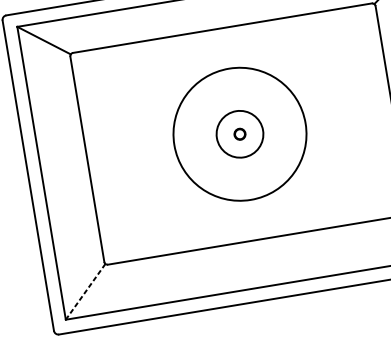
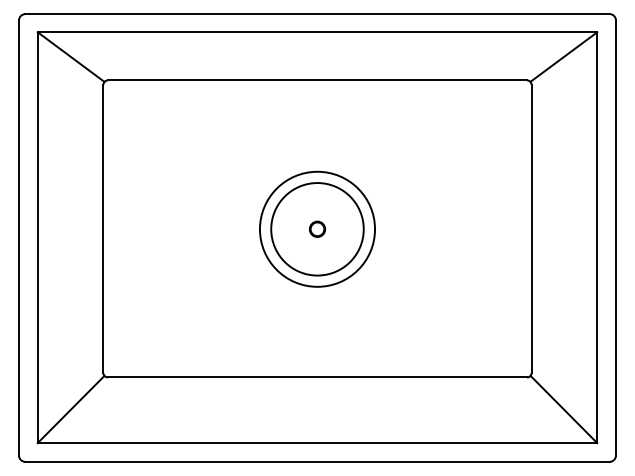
circle: (239, 133) -> (317, 228), size x0.62
circle: (240, 134) -> (317, 229), size x1.43
line: (85, 291) -> (70, 409), dashed -> solid

